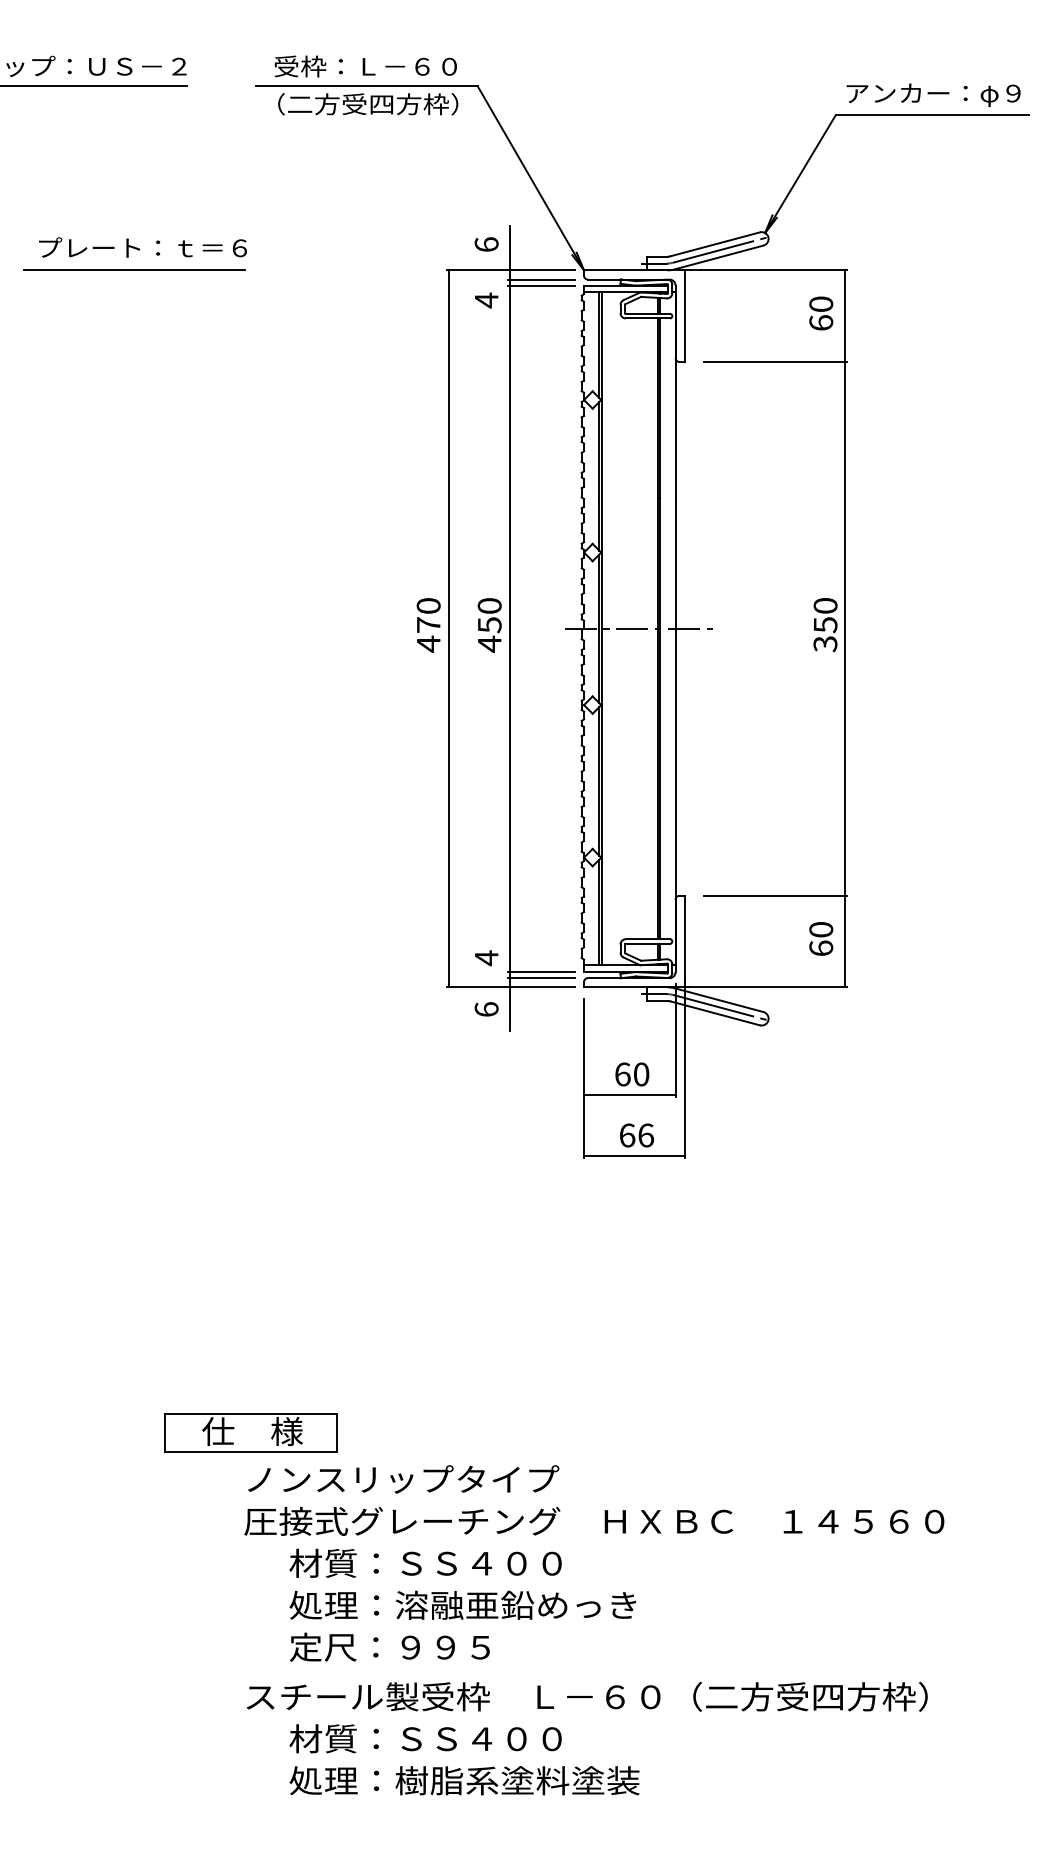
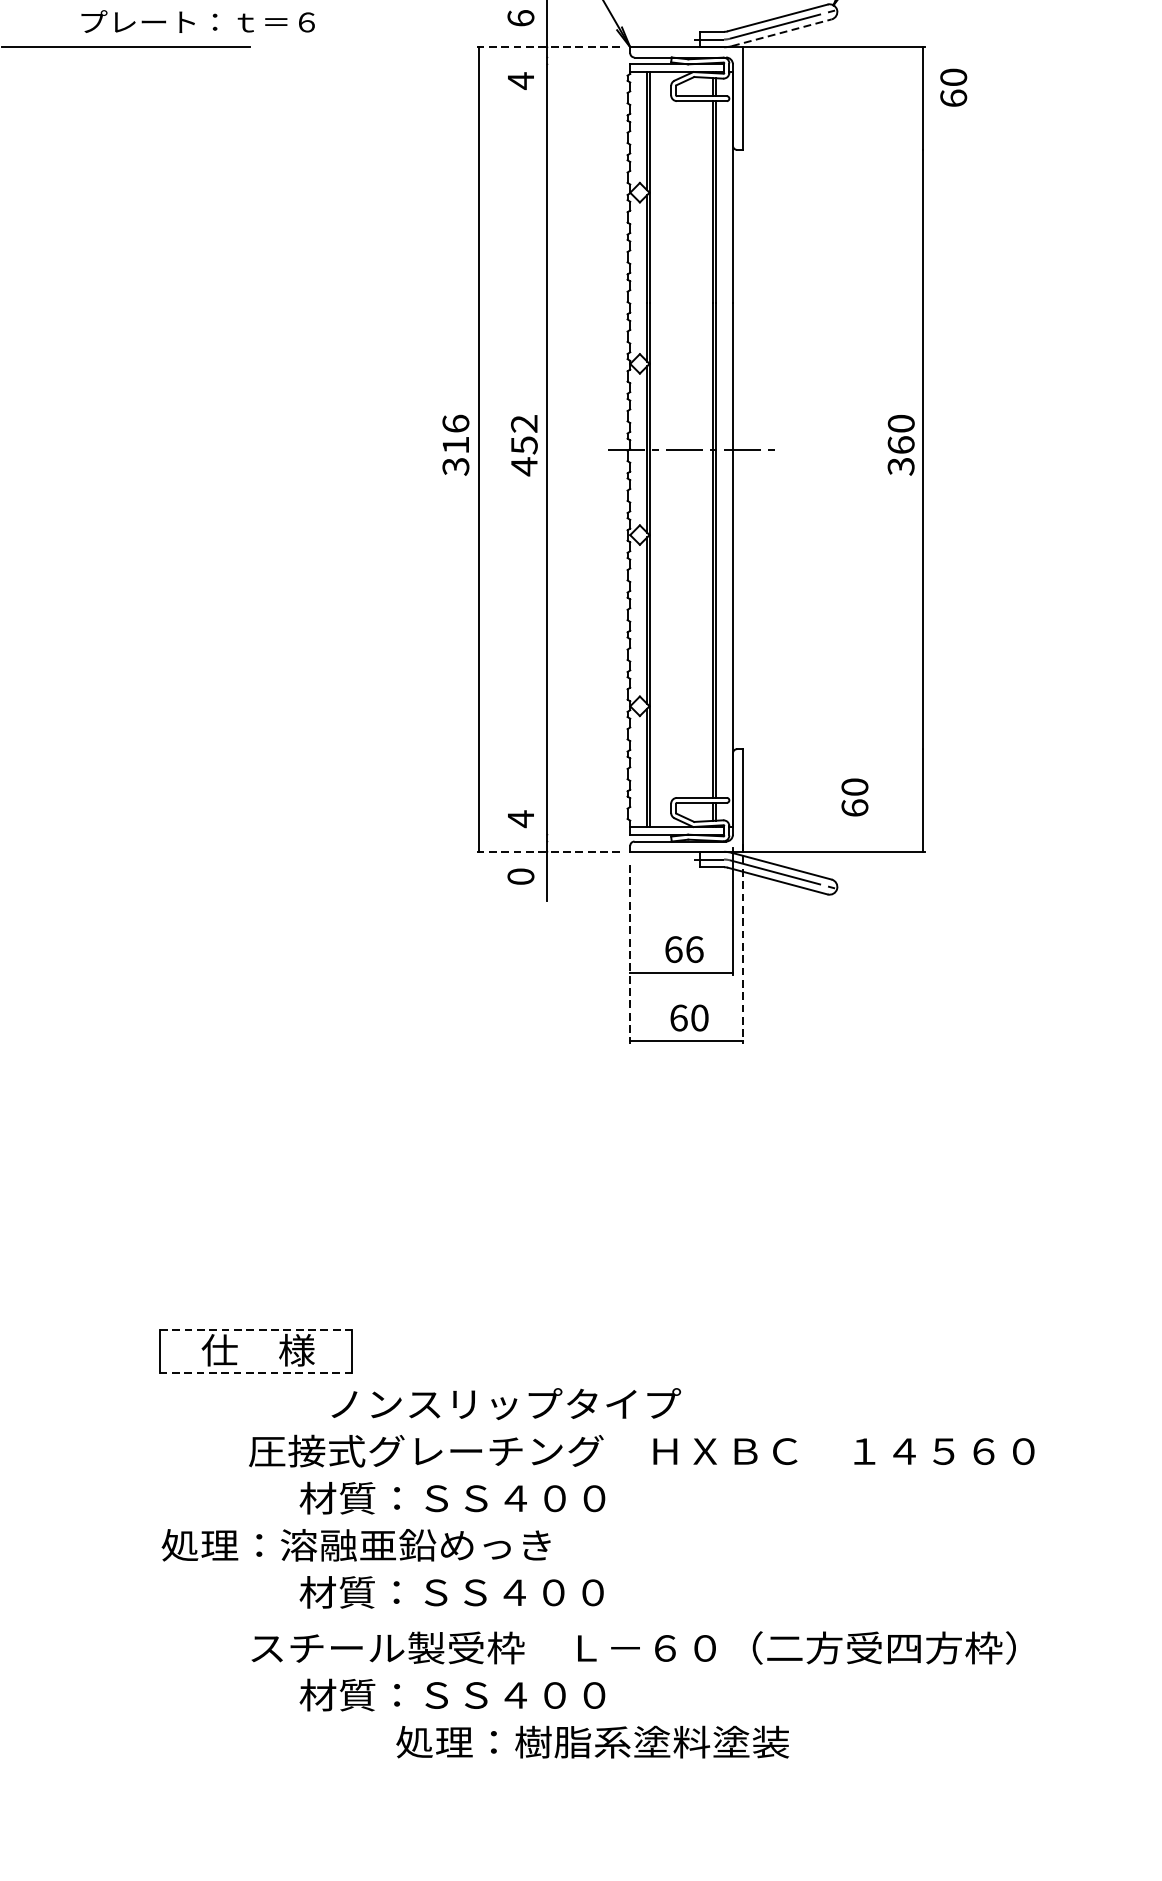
text: (142, 247) -> (197, 21), moved
line: (719, 257) -> (782, 32), solid -> dashed
line: (510, 270) -> (547, 47), solid -> dashed
line: (541, 279) -> (582, 57), removed
line: (541, 285) -> (582, 64), removed
text: (821, 313) -> (953, 87), moved
line: (775, 361) -> (845, 149), removed
text: (489, 605) -> (524, 423), 450 -> 452
text: (428, 625) -> (455, 445), 470 -> 316
text: (825, 625) -> (901, 445), 350 -> 360
line: (775, 895) -> (845, 748), removed
text: (821, 938) -> (855, 797), moved
line: (541, 972) -> (582, 835), removed
line: (541, 978) -> (582, 841), removed
line: (510, 987) -> (547, 851), solid -> dashed
text: (486, 1009) -> (520, 876), 6 -> 0
line: (684, 1069) -> (742, 944), solid -> dashed
text: (641, 1074) -> (694, 949), 60 -> 66
line: (584, 1078) -> (630, 954), solid -> dashed
text: (645, 1135) -> (699, 1018), 66 -> 60
line: (250, 1413) -> (255, 1330), solid -> dashed
line: (250, 1451) -> (255, 1372), solid -> dashed
text: (403, 1479) -> (506, 1404), moved
text: (462, 1604) -> (355, 1544), moved
text: (424, 1646) -> (451, 1591), 定尺：９９５ -> 材質：ＳＳ４００
text: (464, 1780) -> (592, 1741), moved

